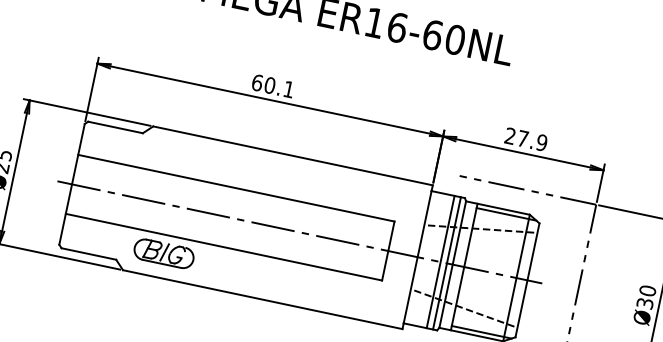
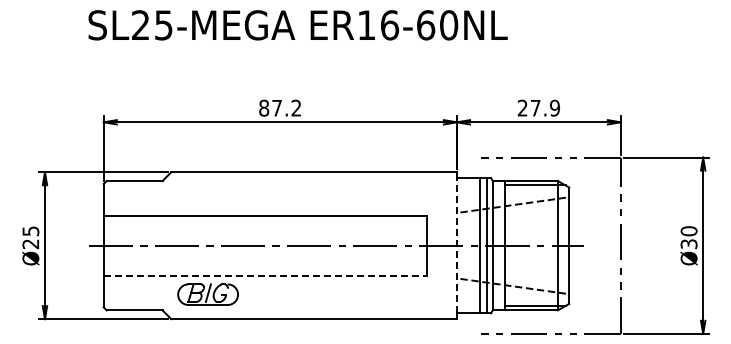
text: (273, 85) -> (280, 107), 60.1 -> 87.2
line: (224, 246) -> (265, 275), solid -> dashed
line: (417, 256) -> (456, 245), solid -> dashed

